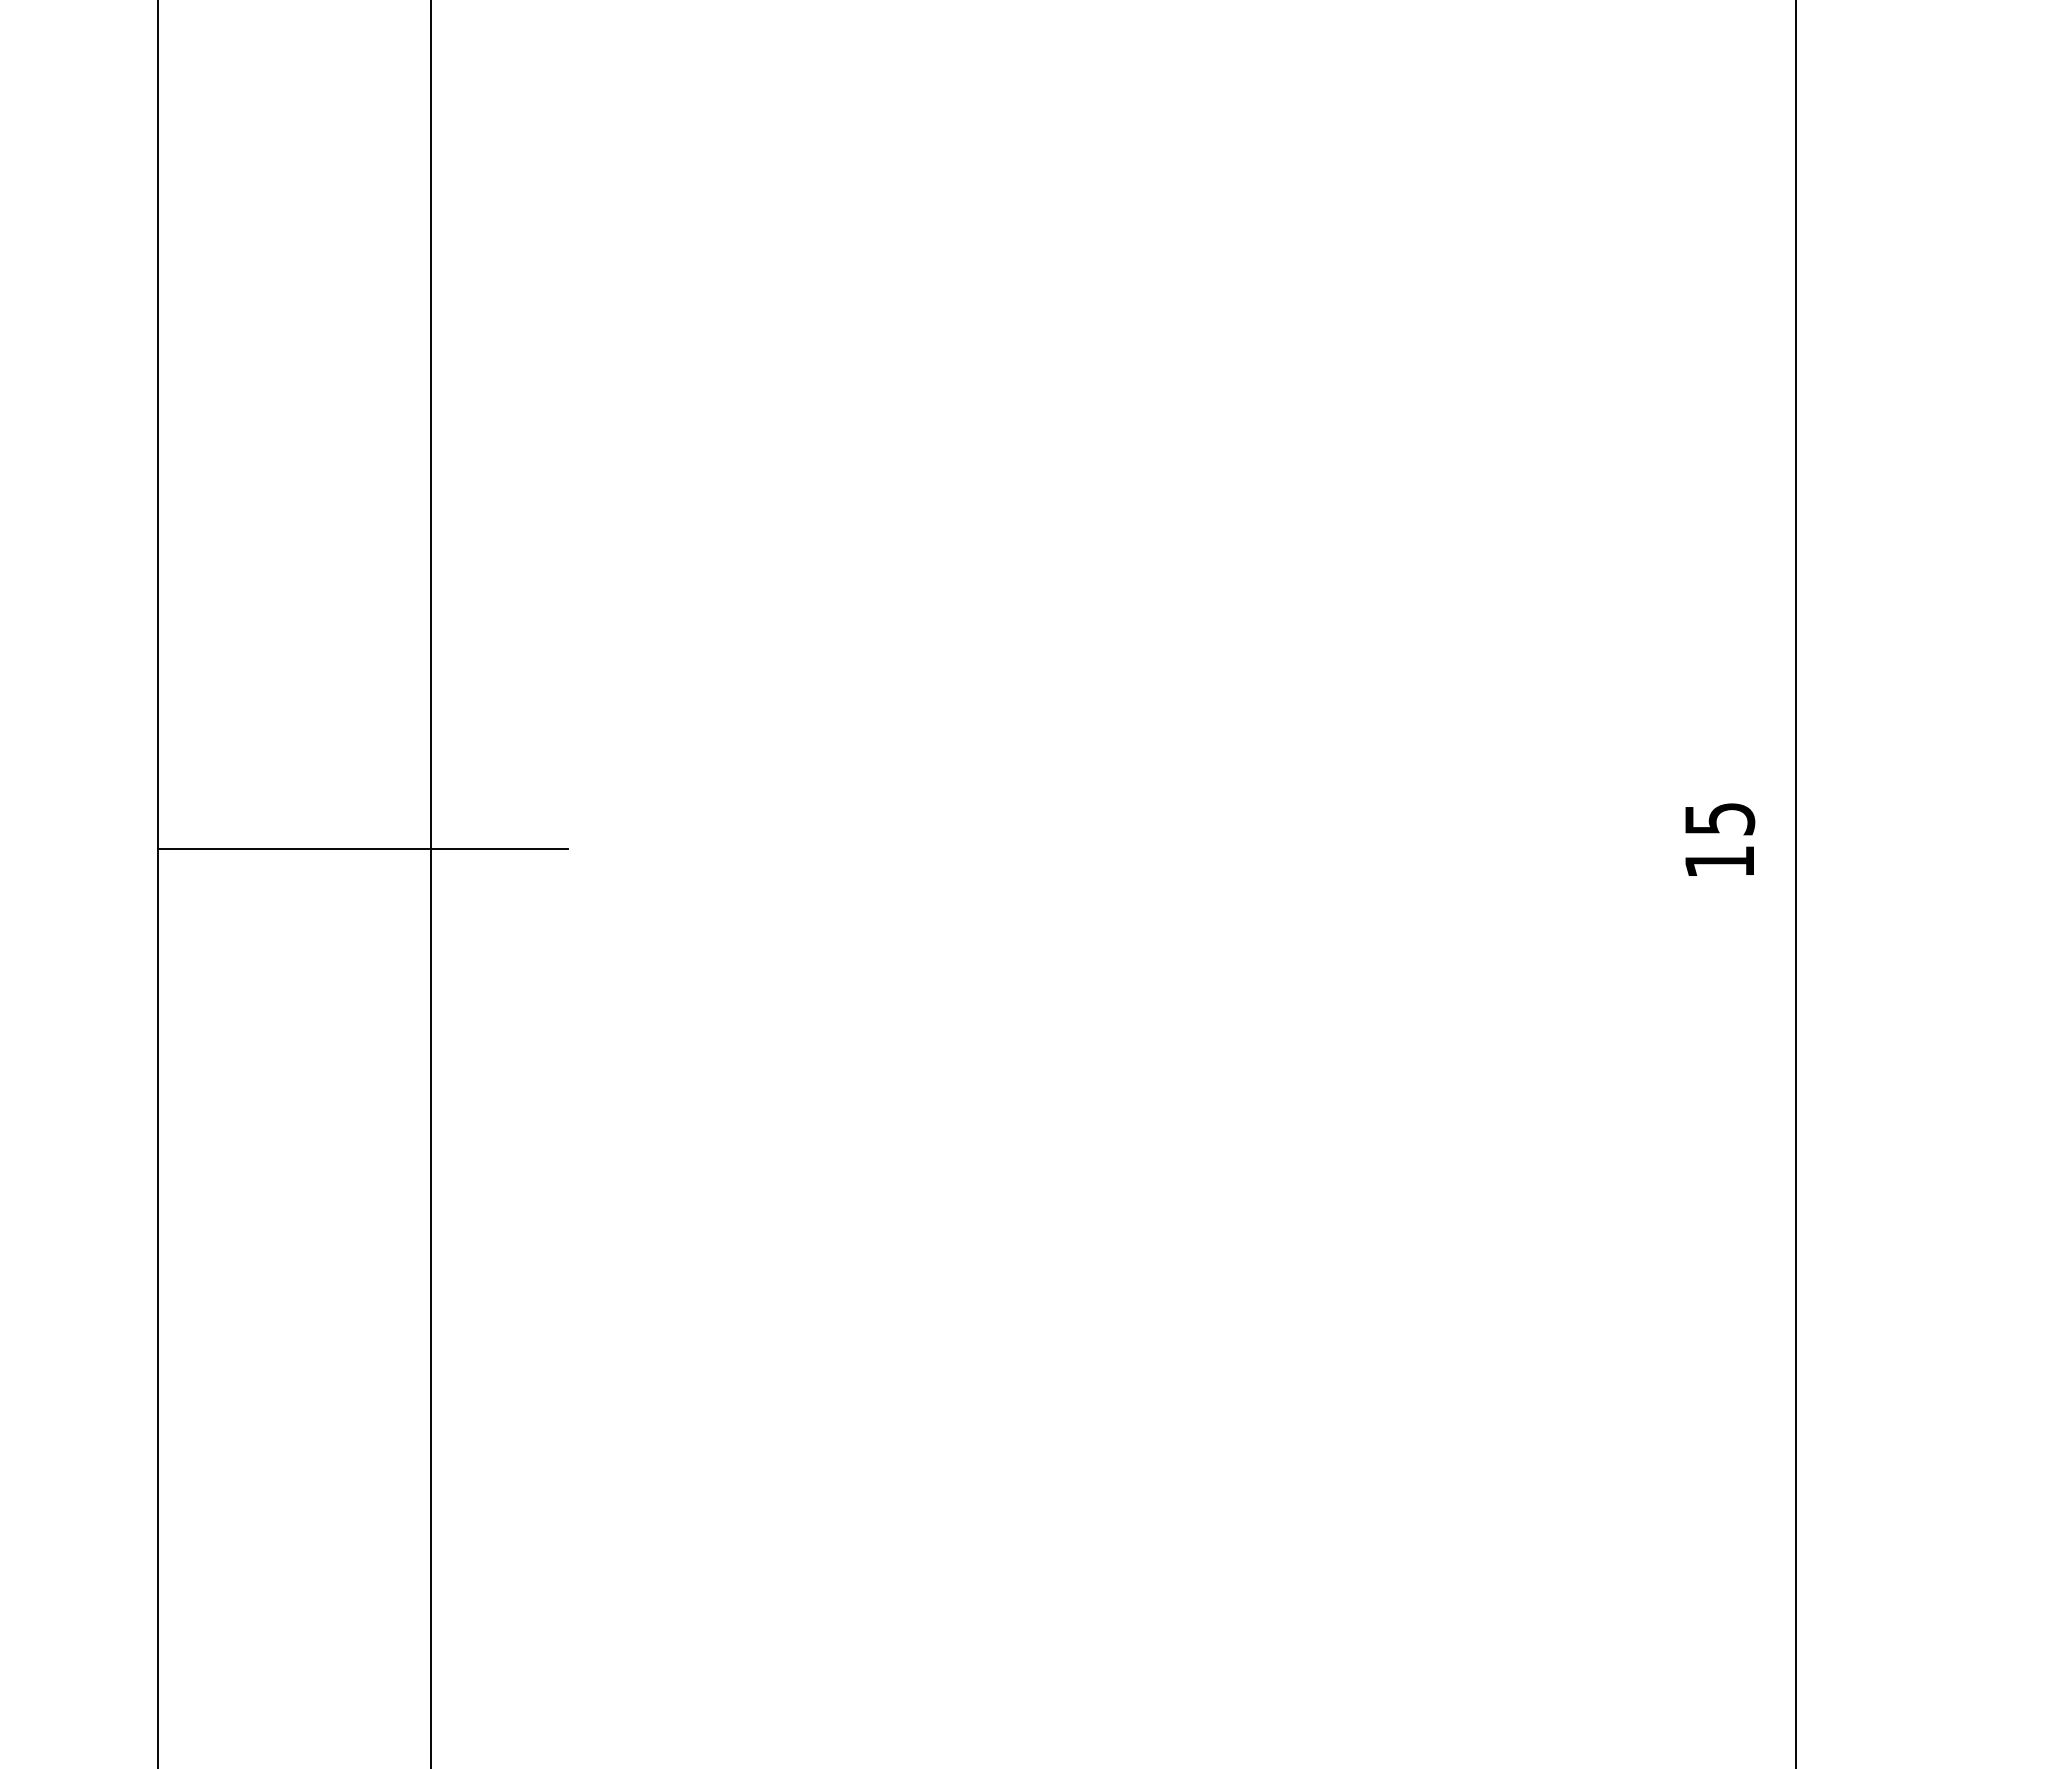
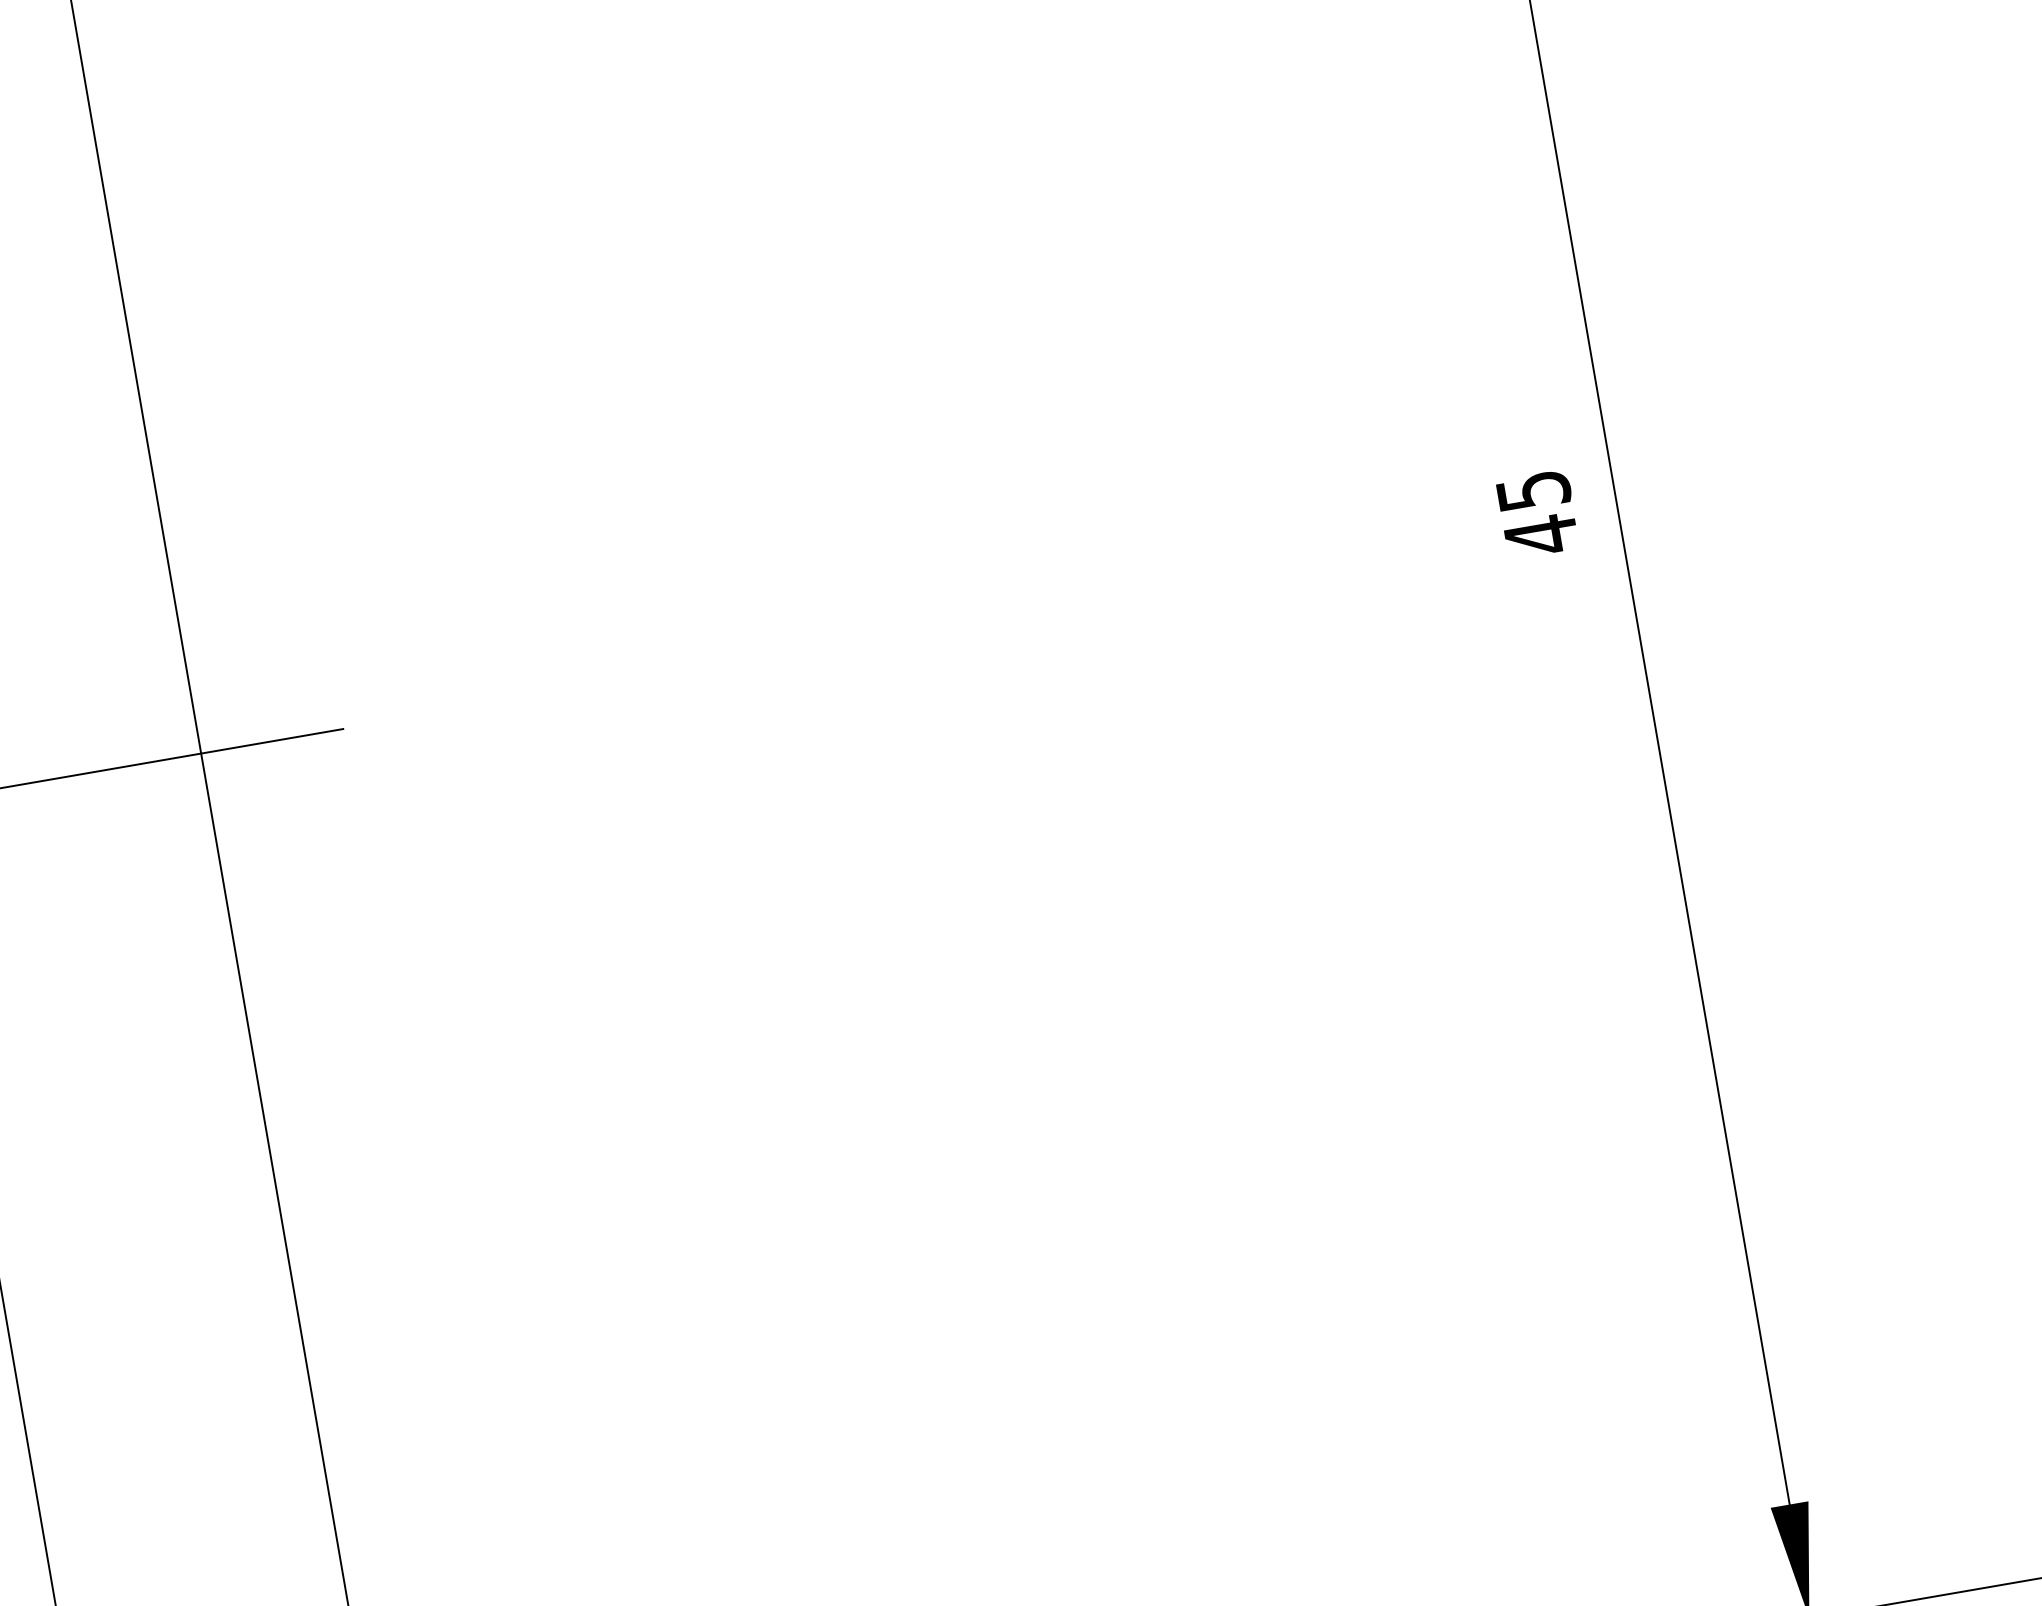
text: (1719, 862) -> (1541, 536), 15 -> 45

